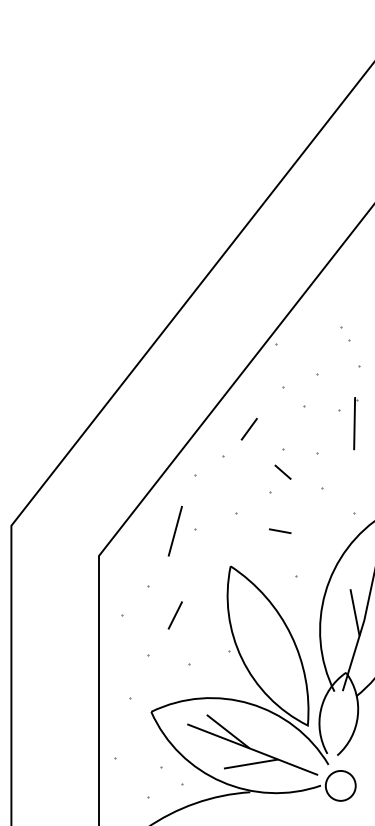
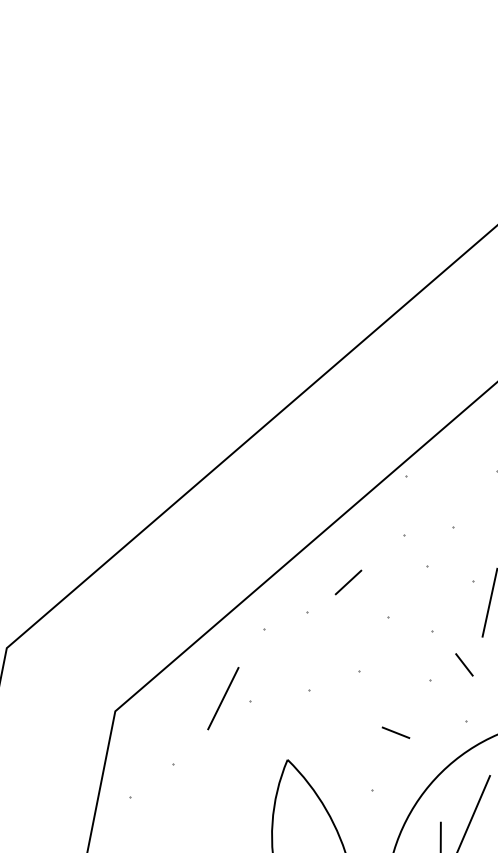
line: (282, 471) -> (463, 663), moved
line: (280, 530) -> (396, 731), moved
line: (174, 615) -> (200, 810), removed

